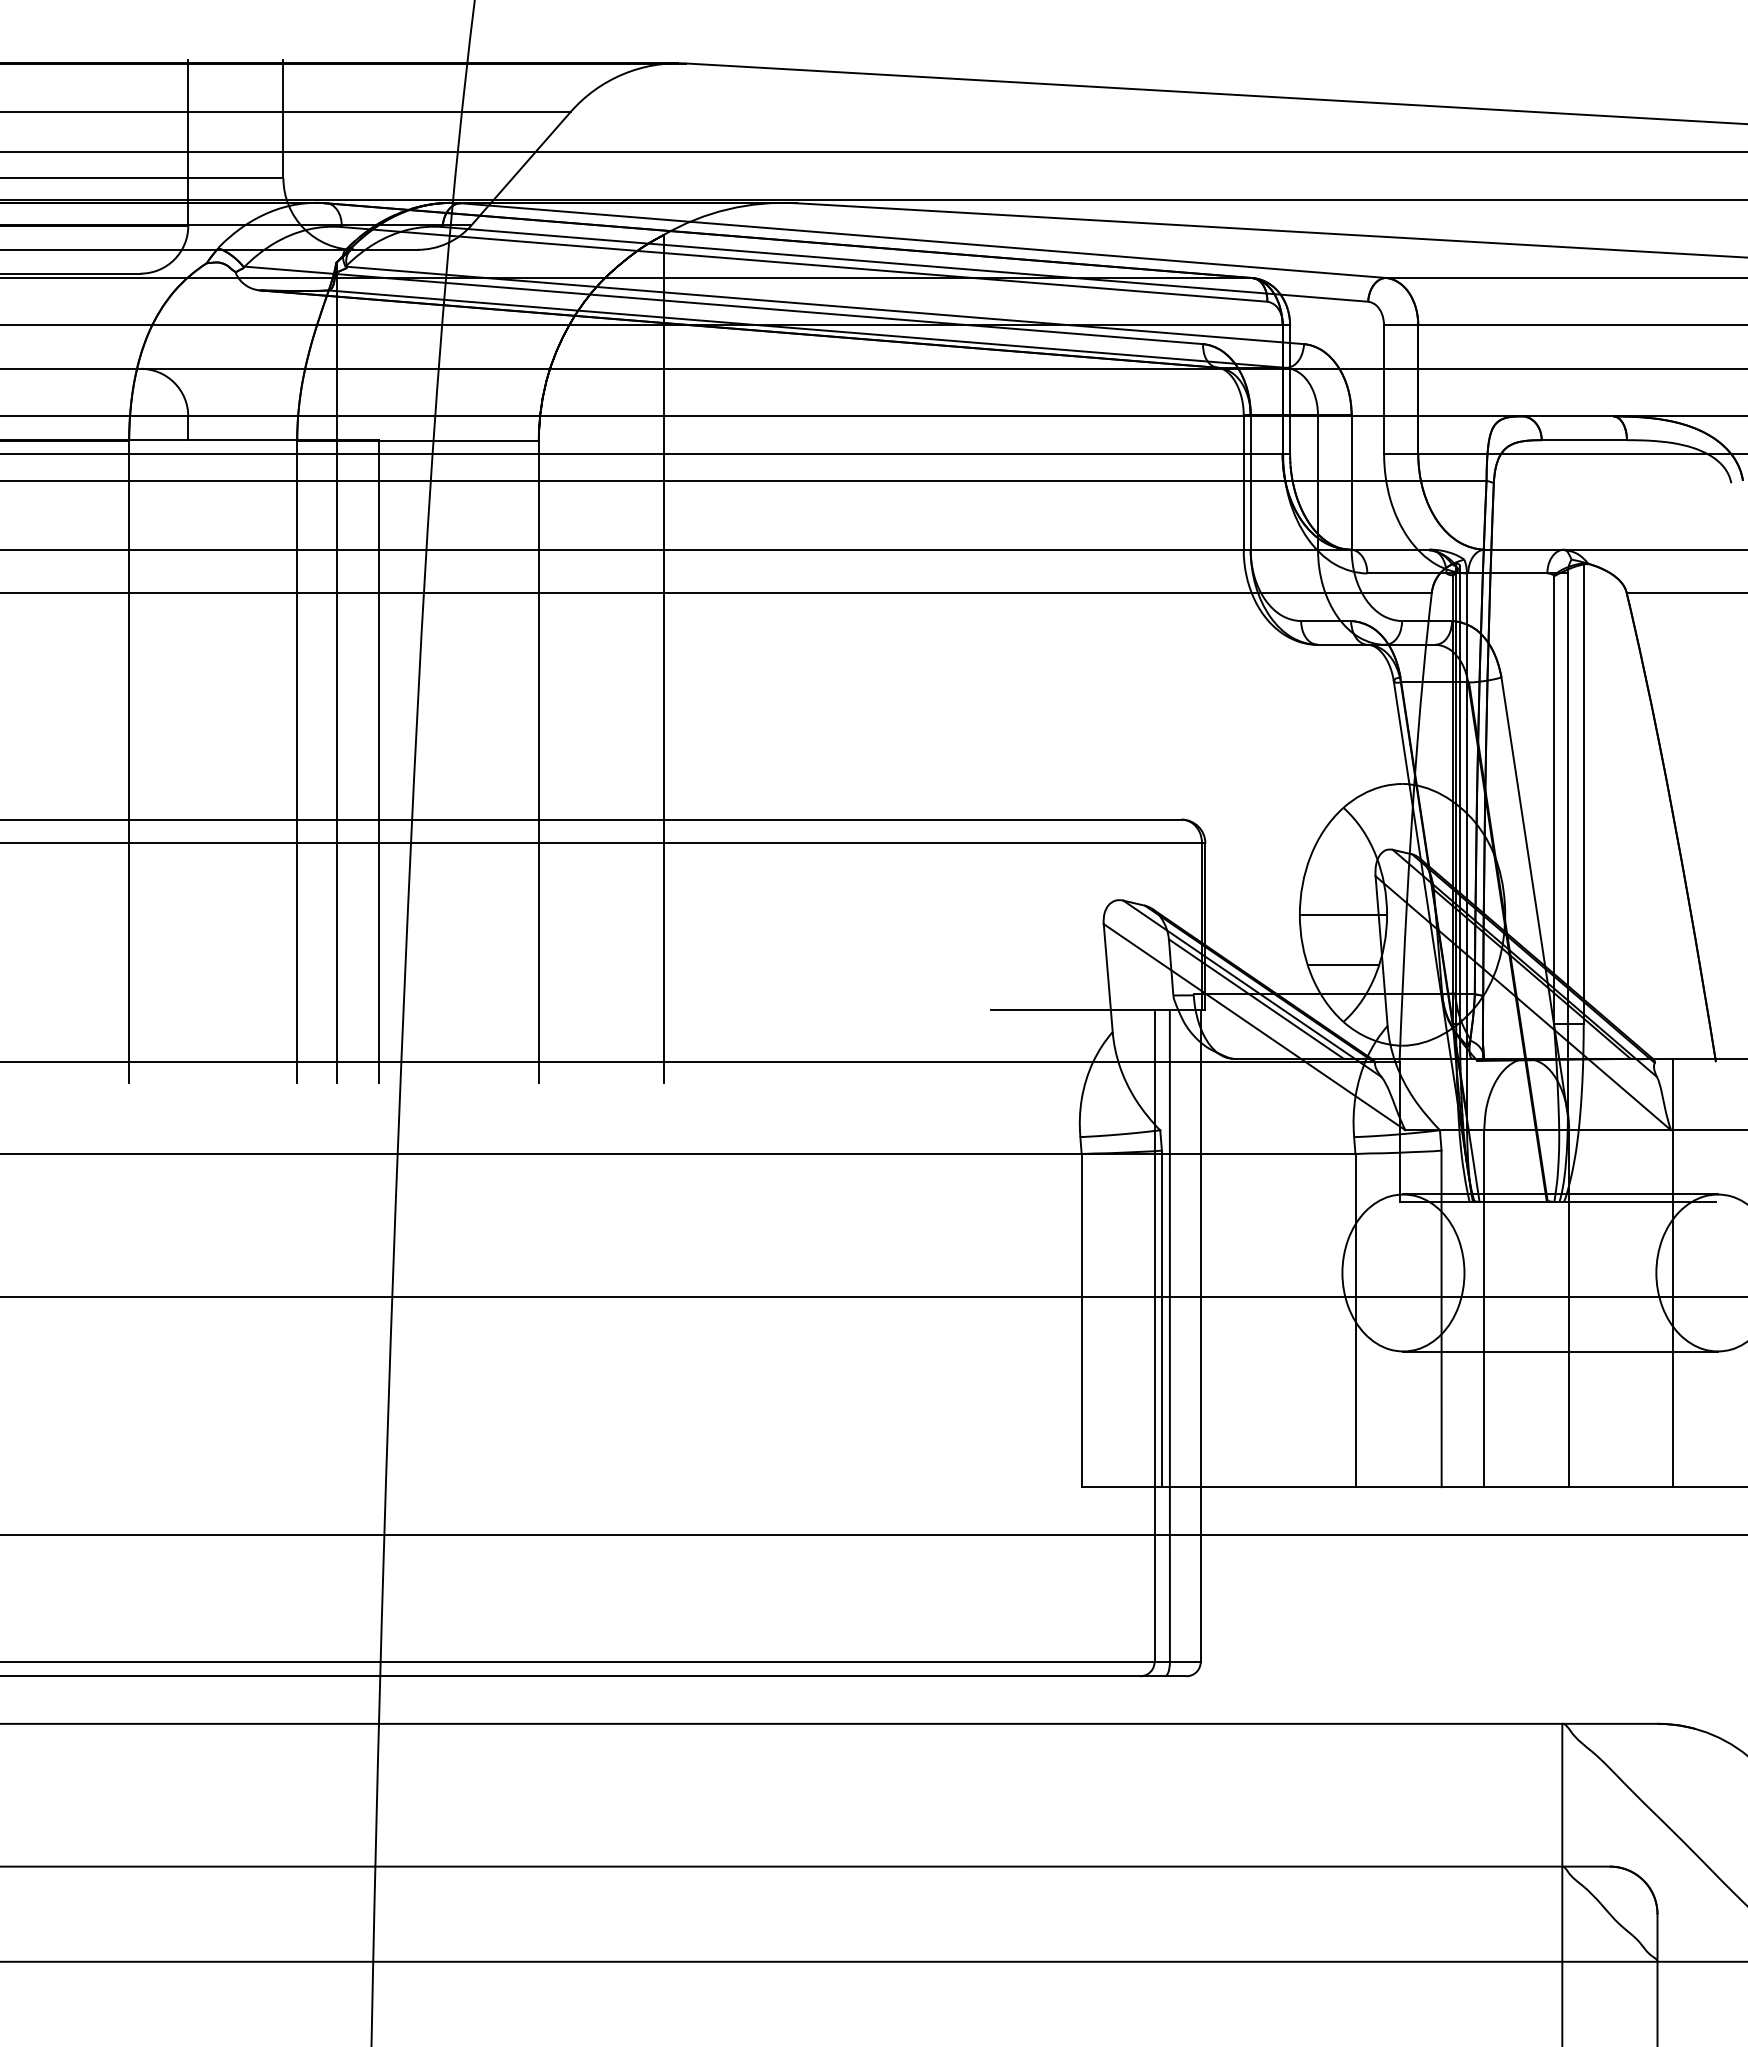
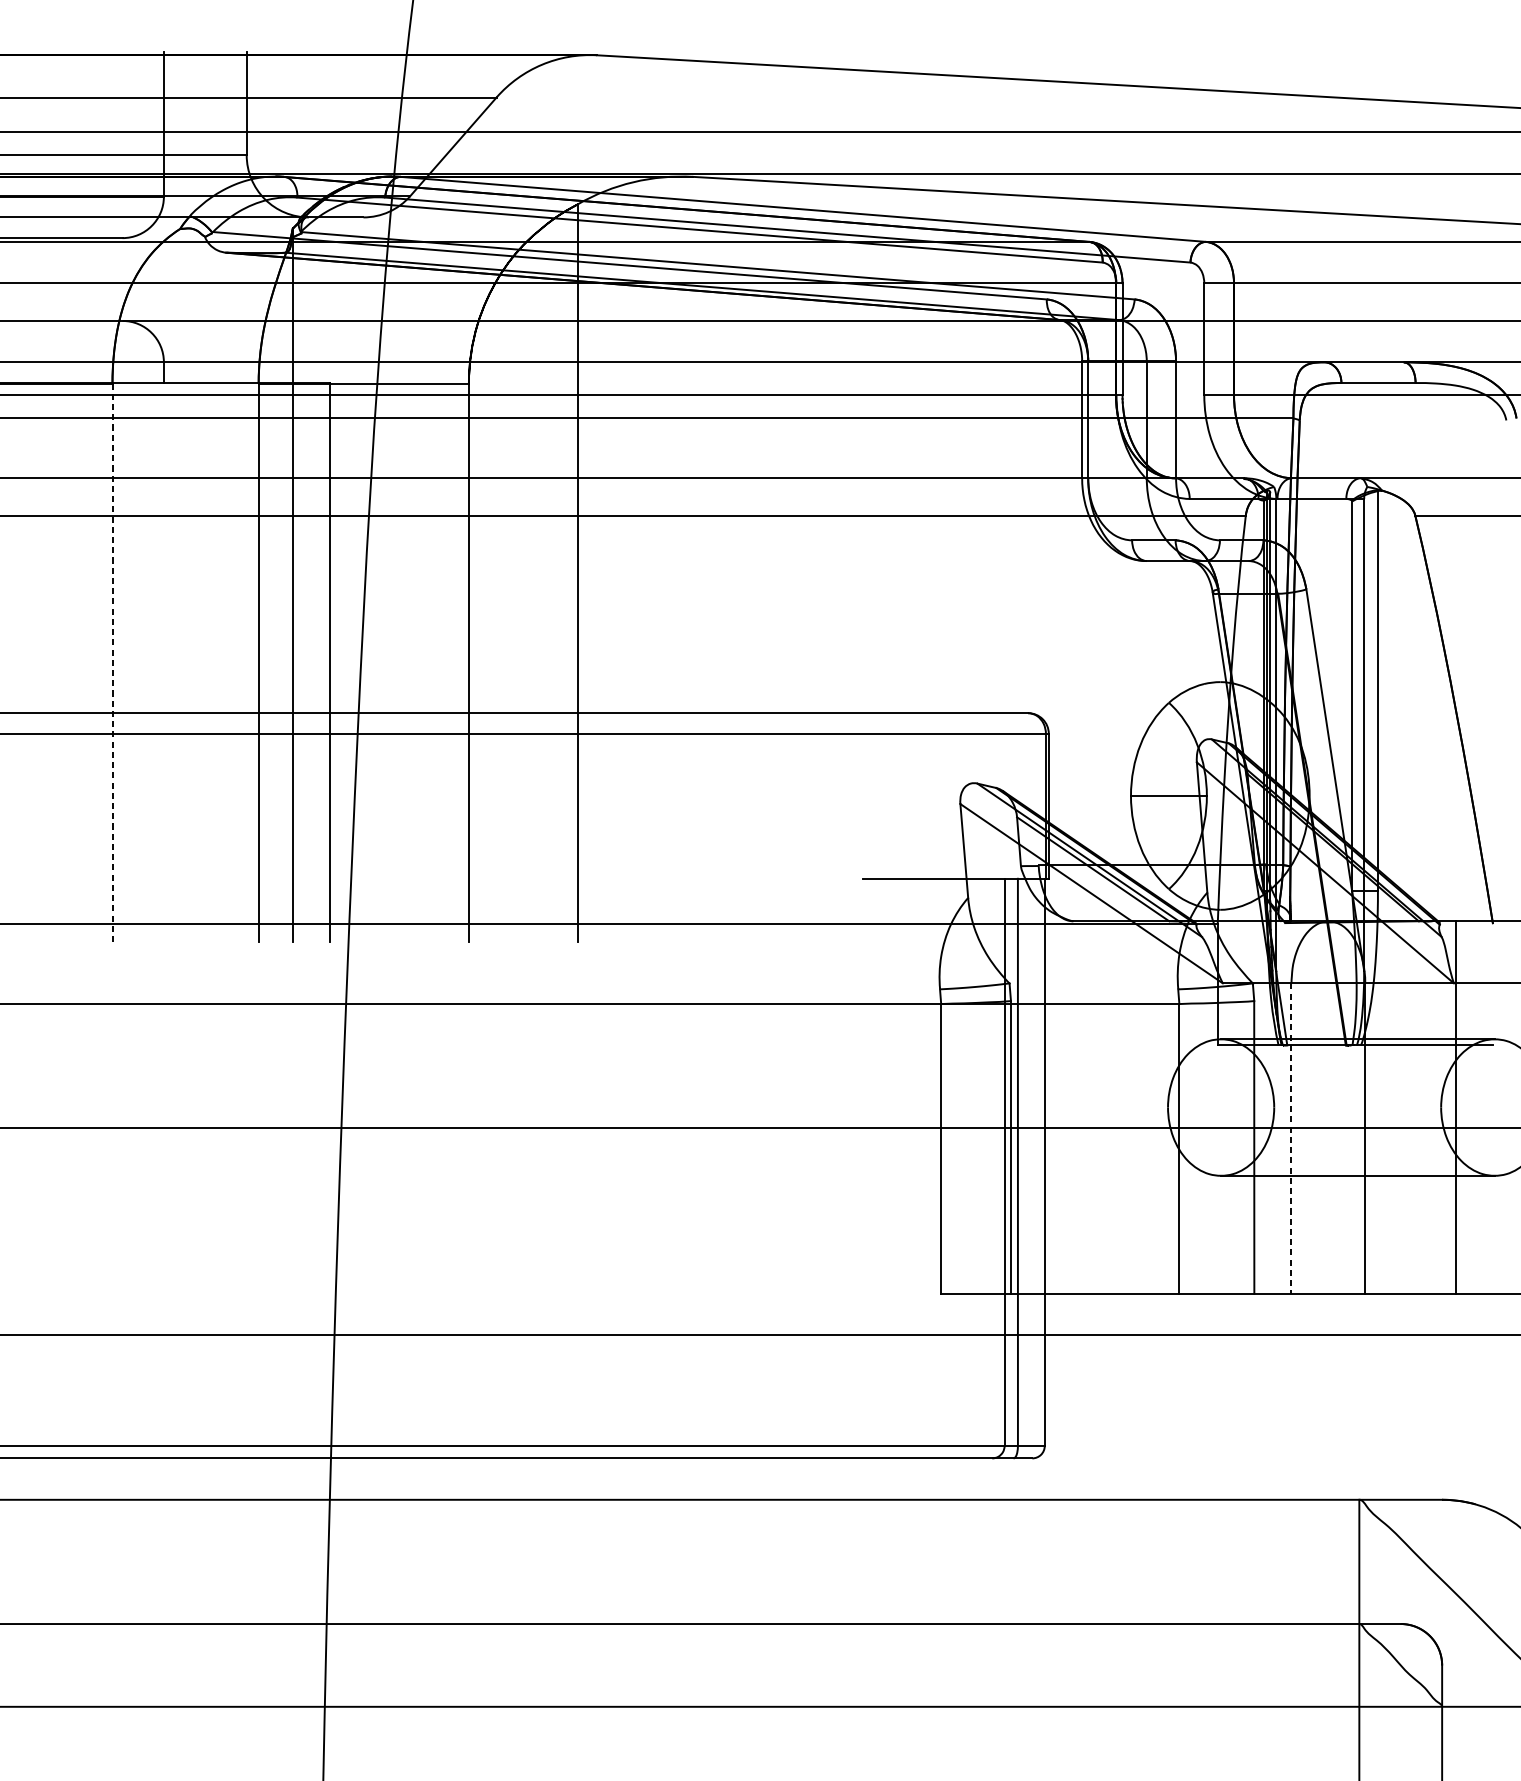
line: (129, 761) -> (112, 662), solid -> dashed
line: (1343, 965) -> (1168, 840), removed
line: (1484, 1309) -> (1291, 1139), solid -> dashed

